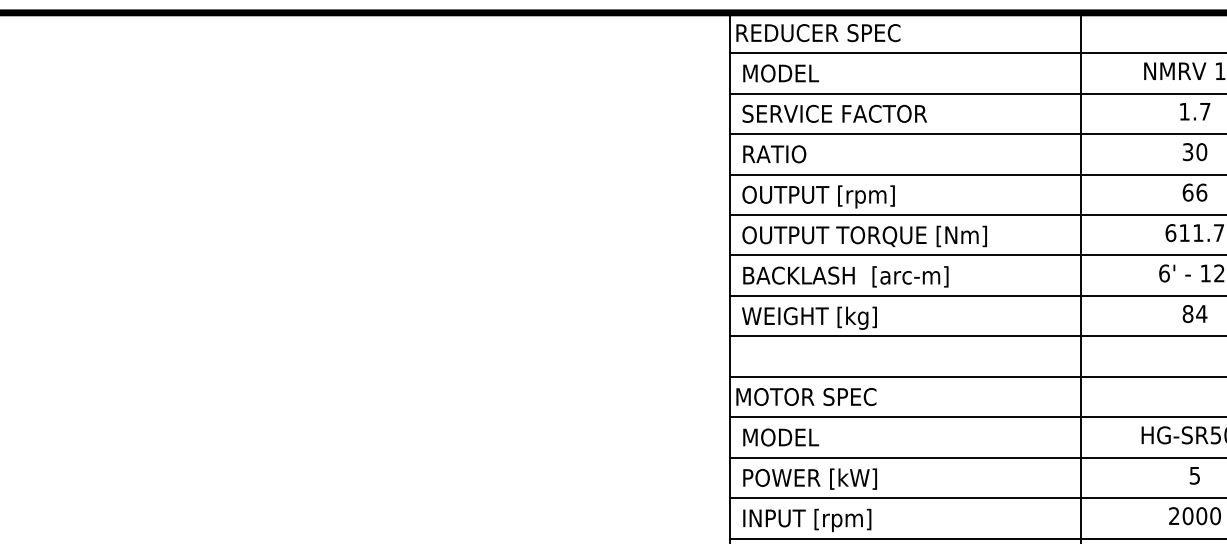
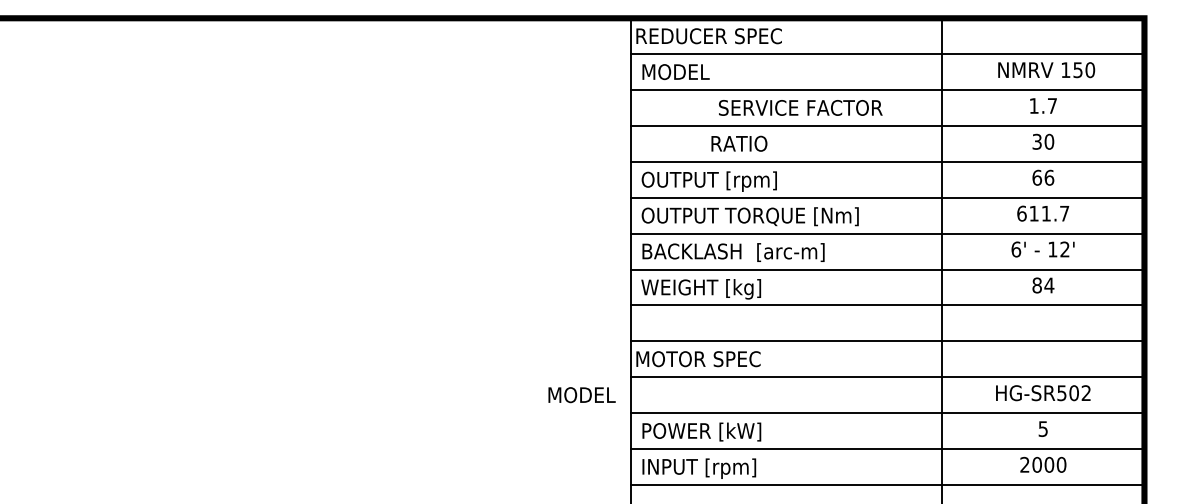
text: (834, 113) -> (800, 107), moved
text: (774, 153) -> (739, 143), moved
text: (780, 437) -> (581, 395), moved

